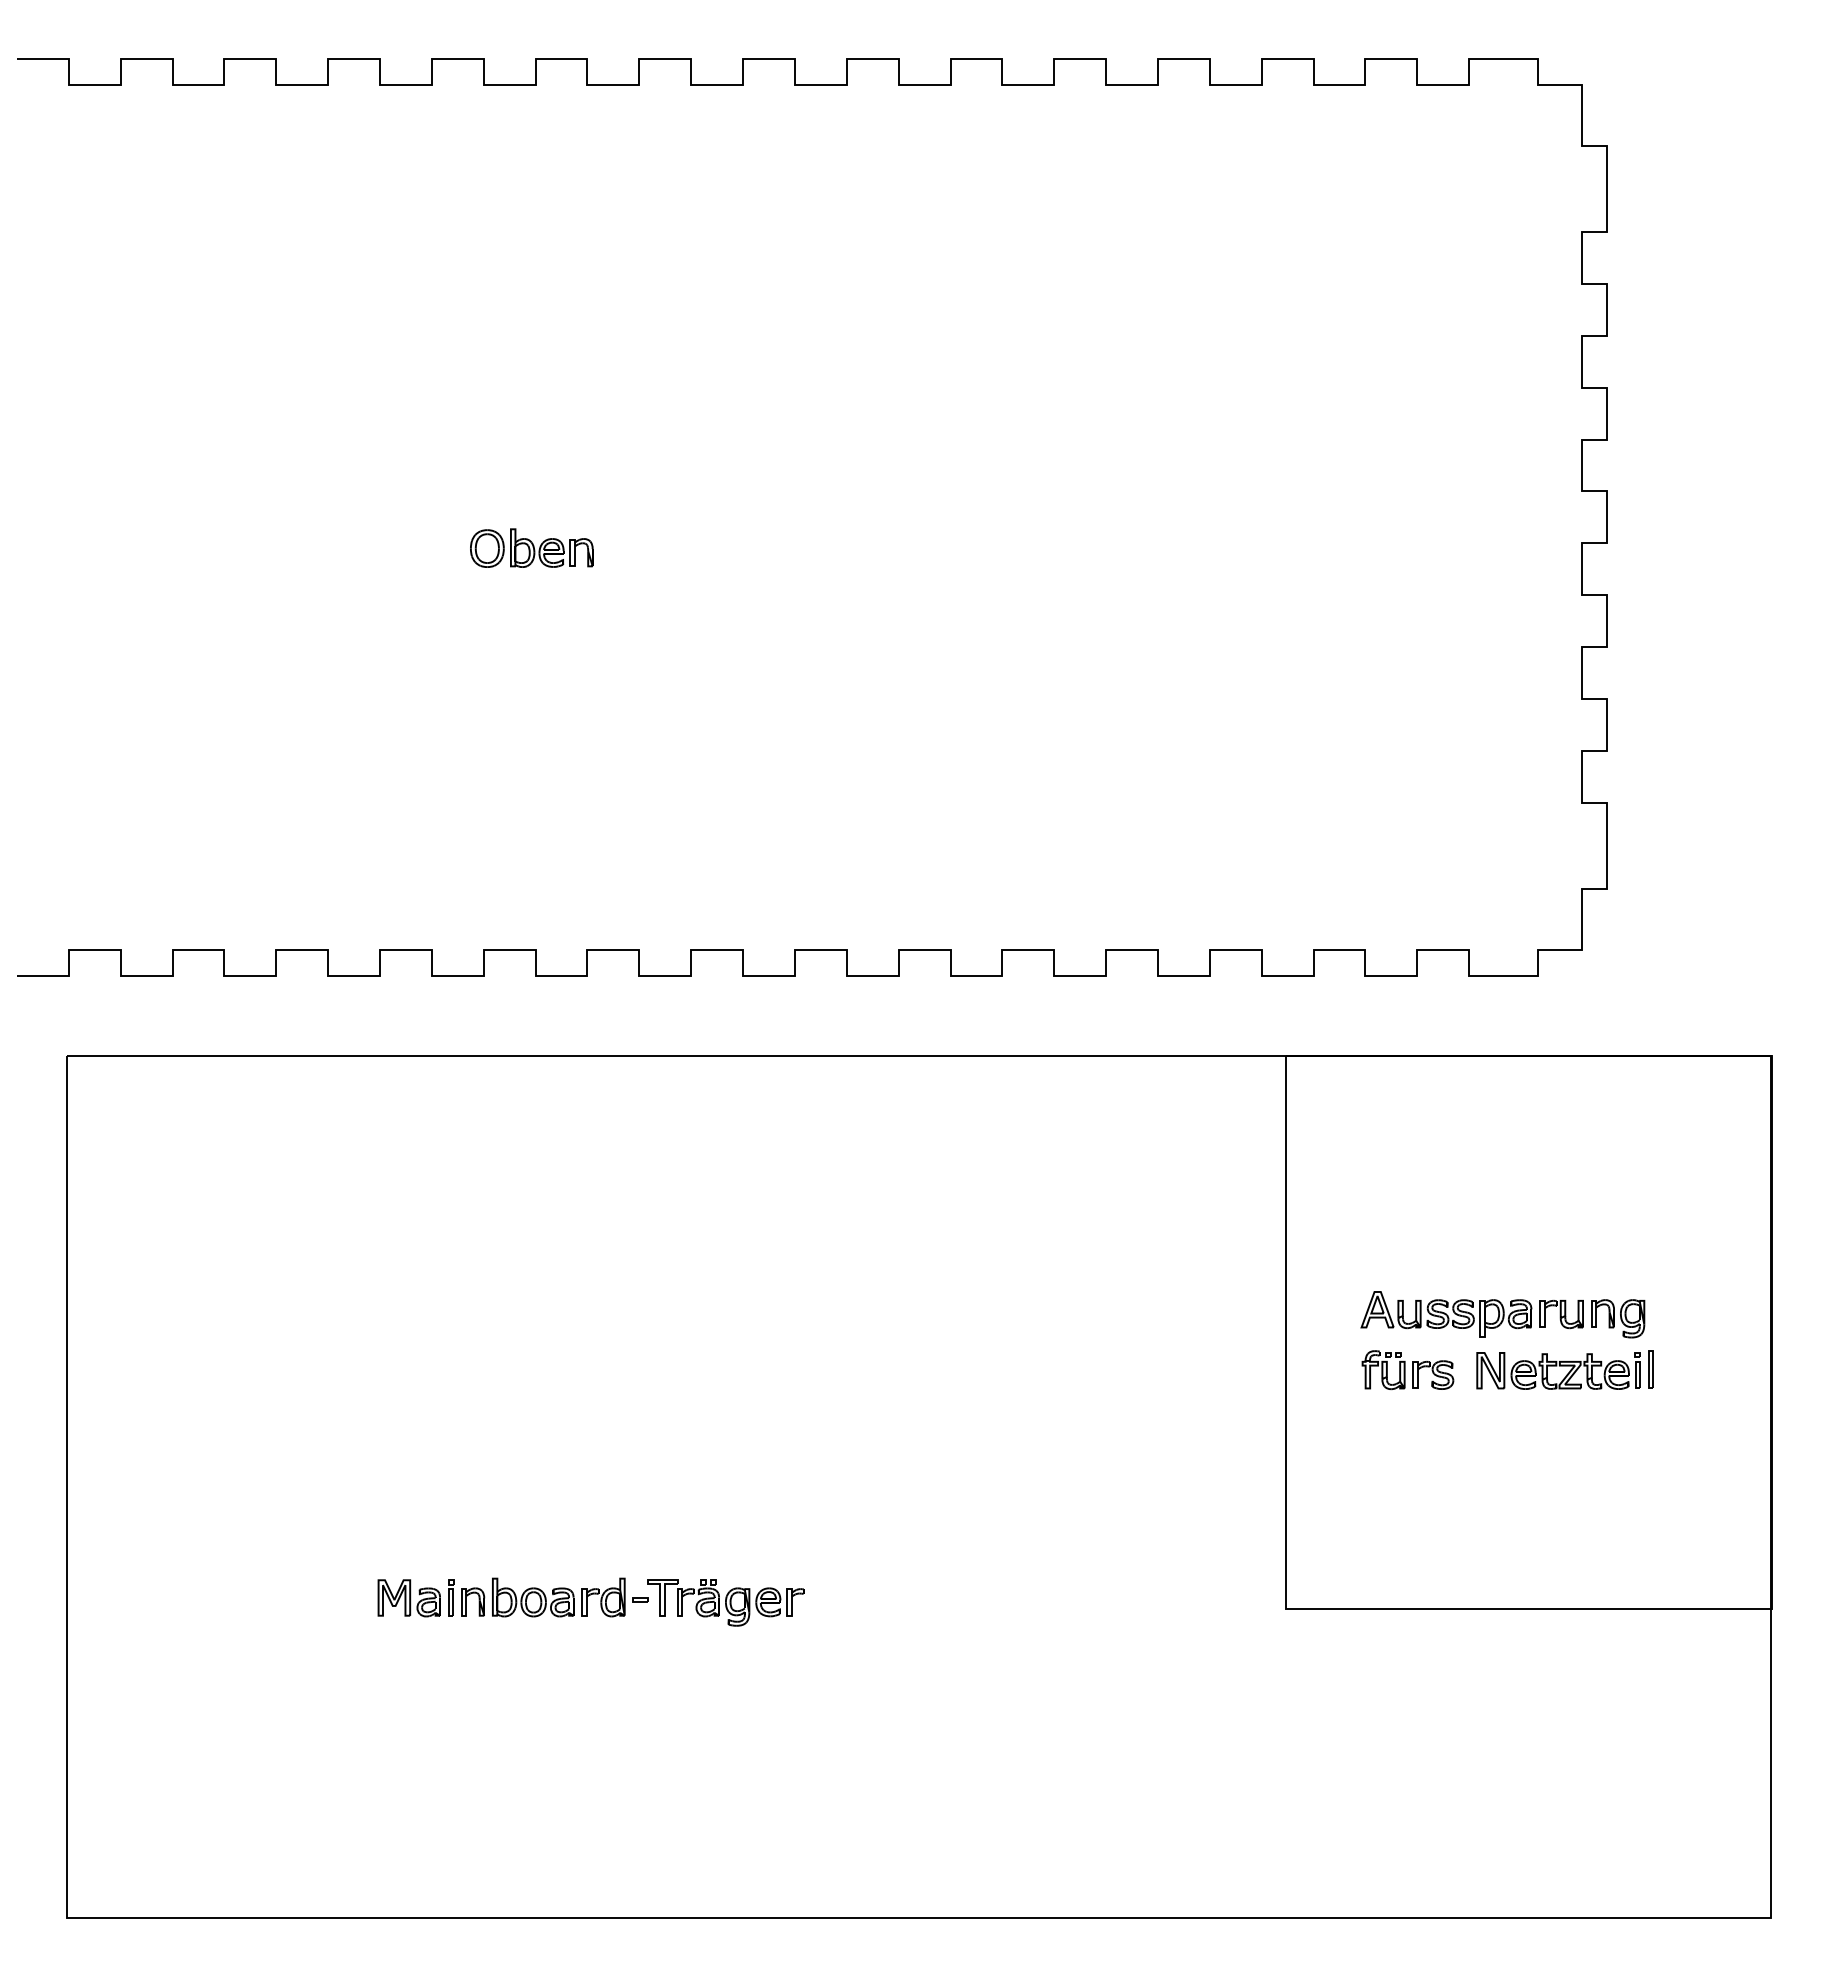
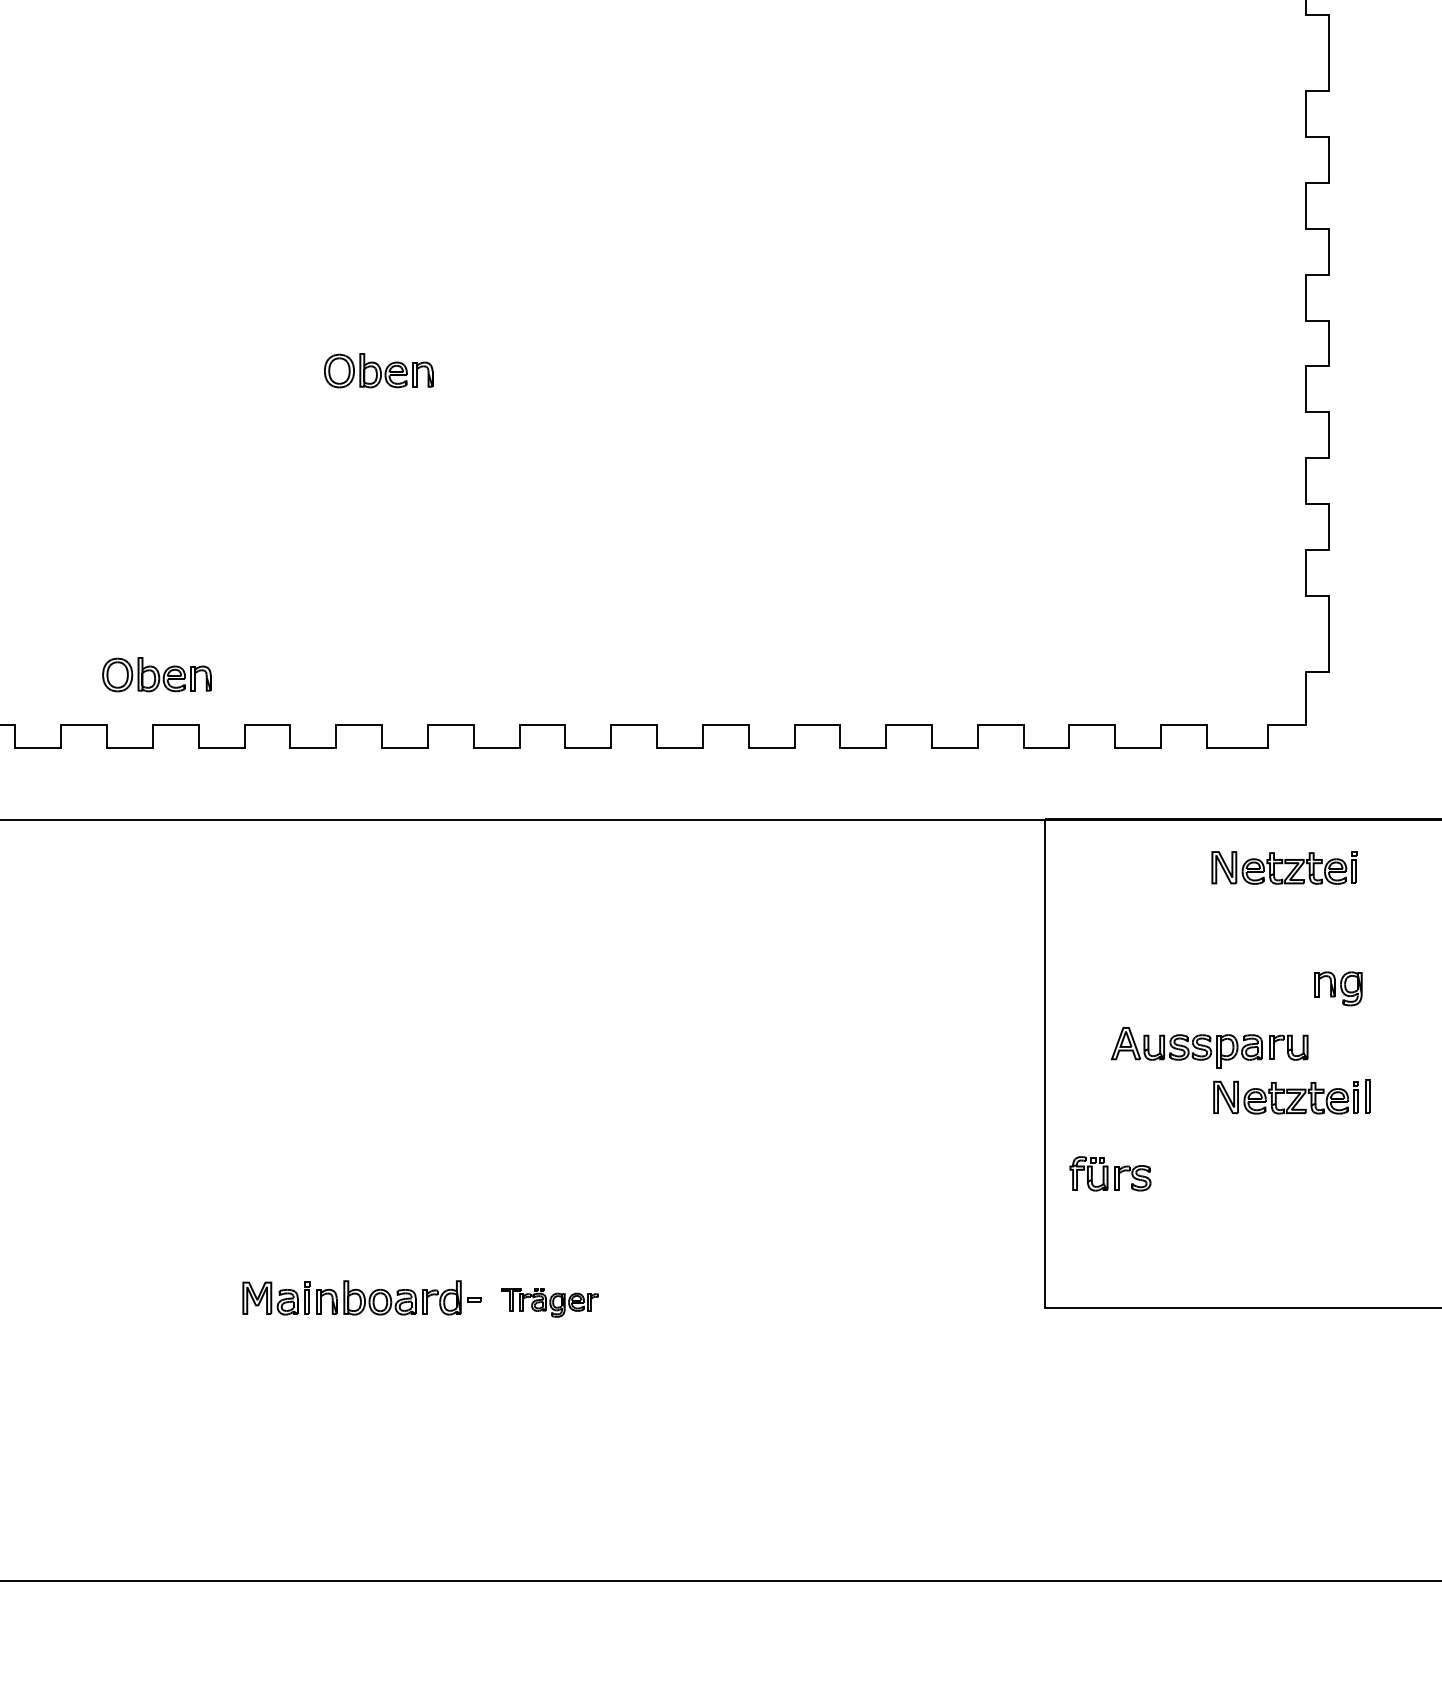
part: (280, 891) -> (156, 674), added
part: (1556, 1110) -> (1284, 867), added
part: (1618, 1318) -> (1338, 988), moved
part: (1407, 1370) -> (1110, 1174), moved
part: (725, 1602) -> (549, 1302), size x0.7

